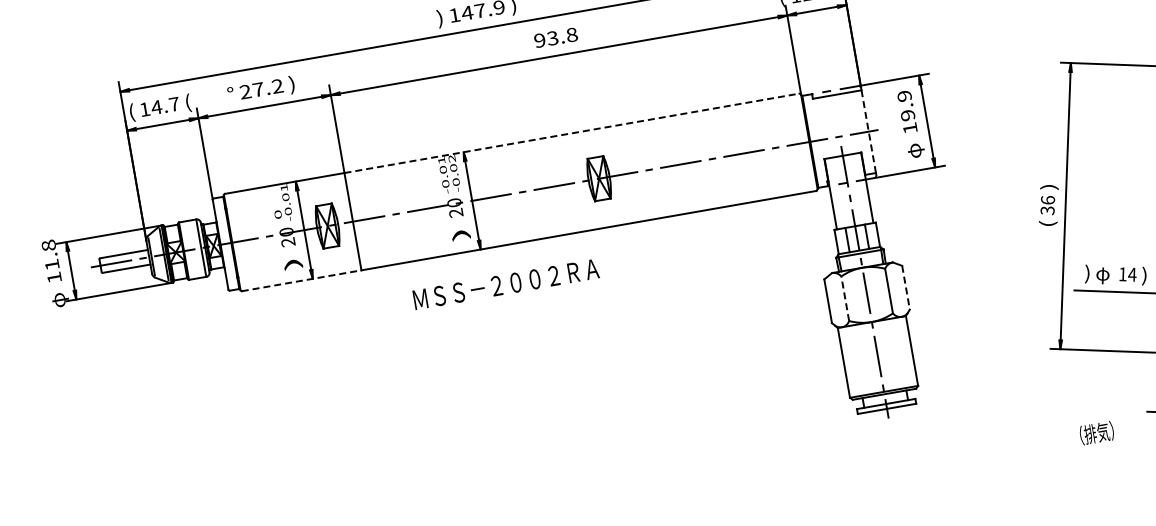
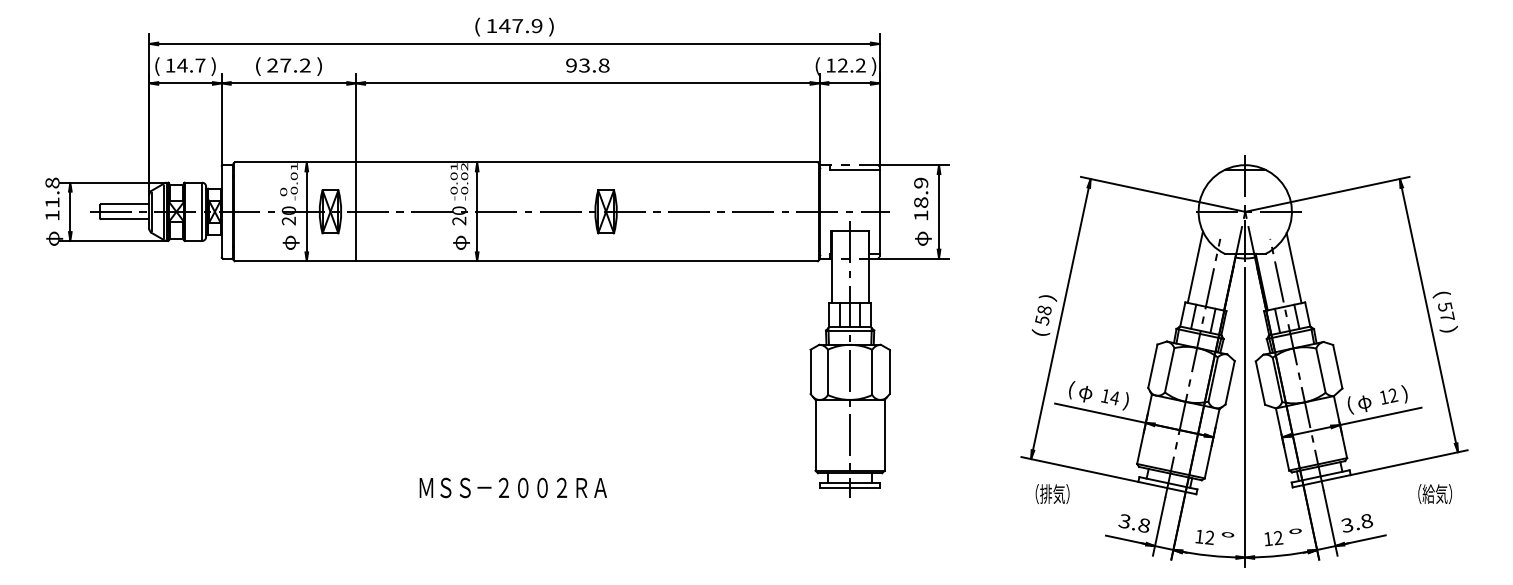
text: (439, 18) -> (476, 26), ) -> (
text: (230, 95) -> (257, 66), ° -> (
text: (187, 103) -> (213, 66), ( -> )
text: (908, 115) -> (921, 202), 19.9 -> 18.9
line: (868, 131) -> (879, 211), dashed -> solid
line: (572, 133) -> (587, 162), dashed -> solid
text: (1047, 204) -> (1043, 314), 36 -> 58
text: (461, 233) -> (460, 242), ) -> φ
text: (292, 263) -> (289, 242), ) -> φ
text: (1087, 273) -> (1070, 389), ) -> (
line: (301, 281) -> (295, 261), dashed -> solid
text: (505, 284) -> (512, 487), moved
line: (905, 288) -> (889, 372), dashed -> solid
line: (844, 298) -> (827, 372), dashed -> solid
text: (1096, 432) -> (1052, 493), moved

